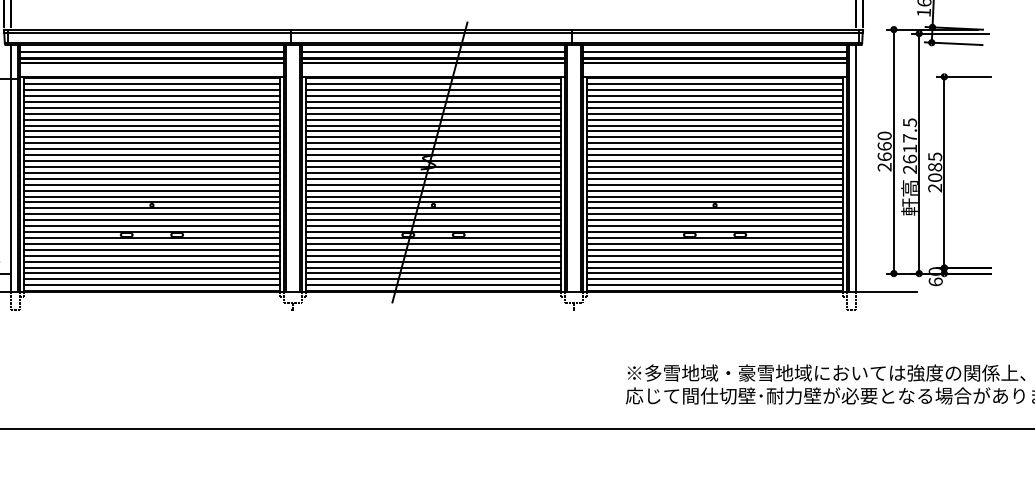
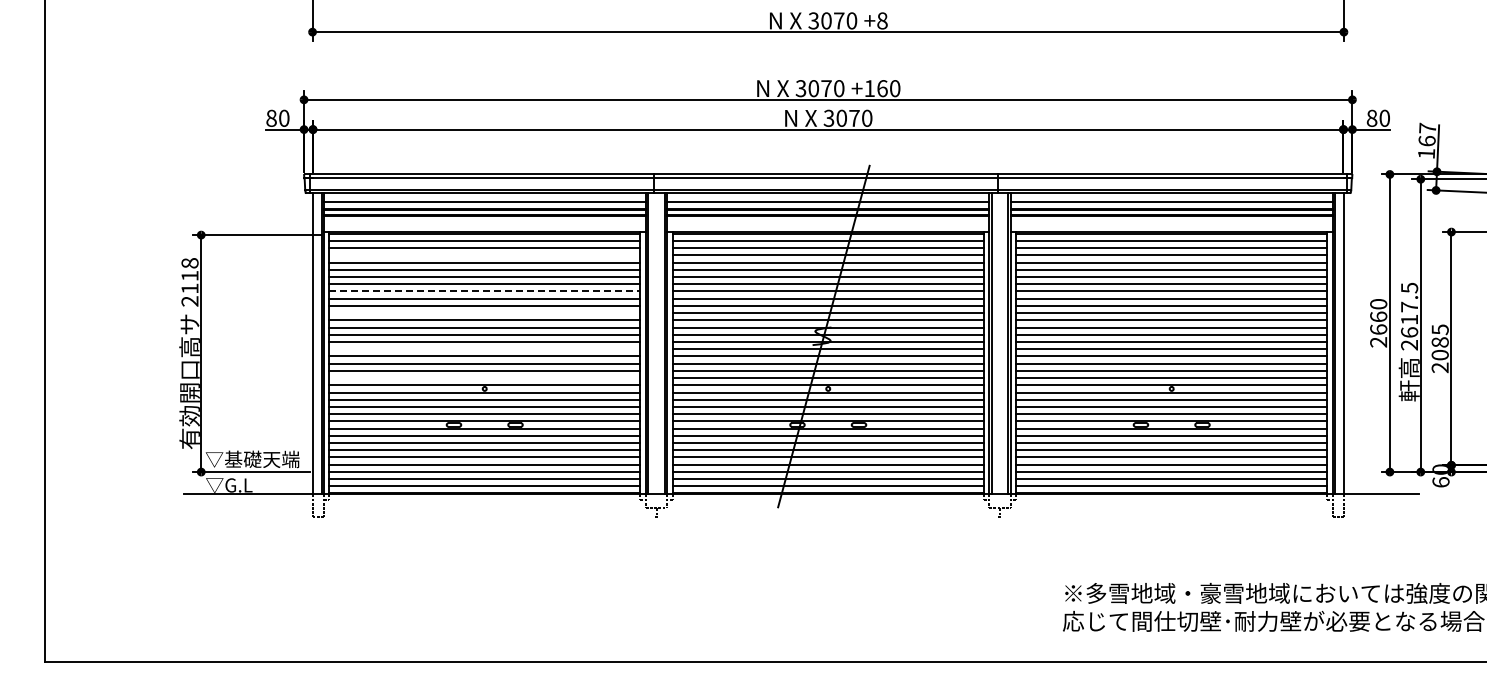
line: (151, 96) -> (484, 255), removed
line: (151, 125) -> (484, 291), solid -> dashed
line: (151, 143) -> (484, 313), removed
line: (151, 173) -> (484, 349), removed
line: (151, 196) -> (484, 378), removed

